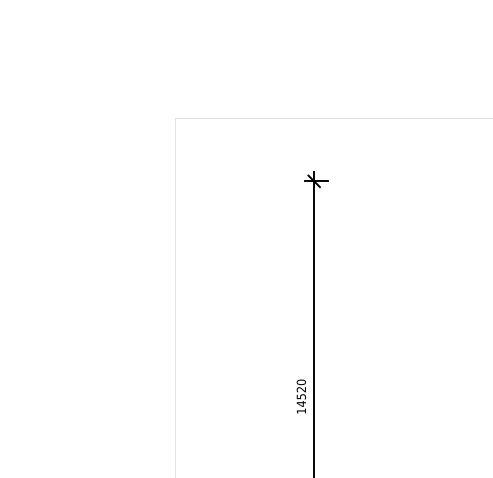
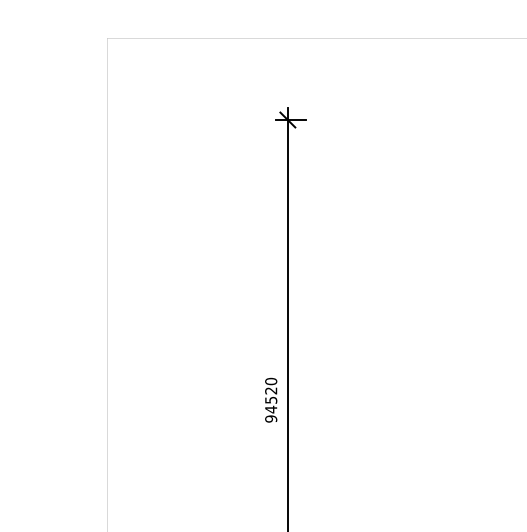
text: (301, 410) -> (271, 418), 14520 -> 94520

